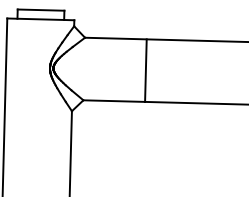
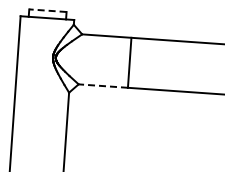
line: (40, 9) -> (47, 10), solid -> dashed
line: (114, 101) -> (103, 86), solid -> dashed

